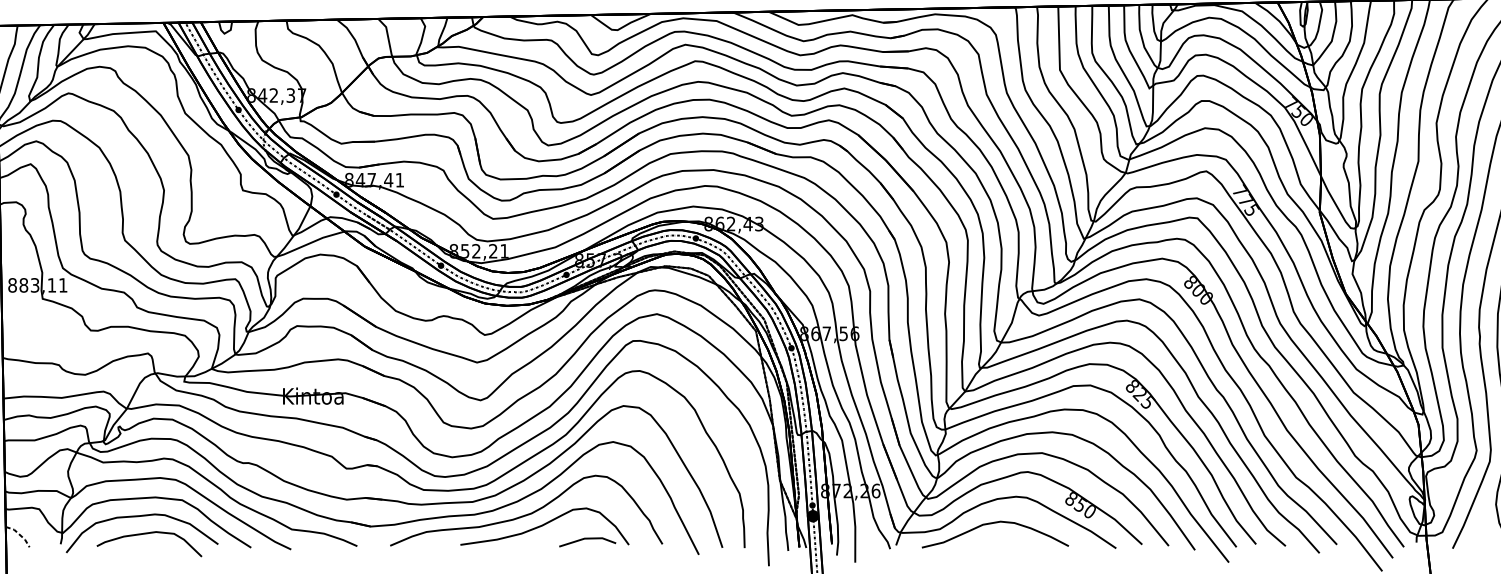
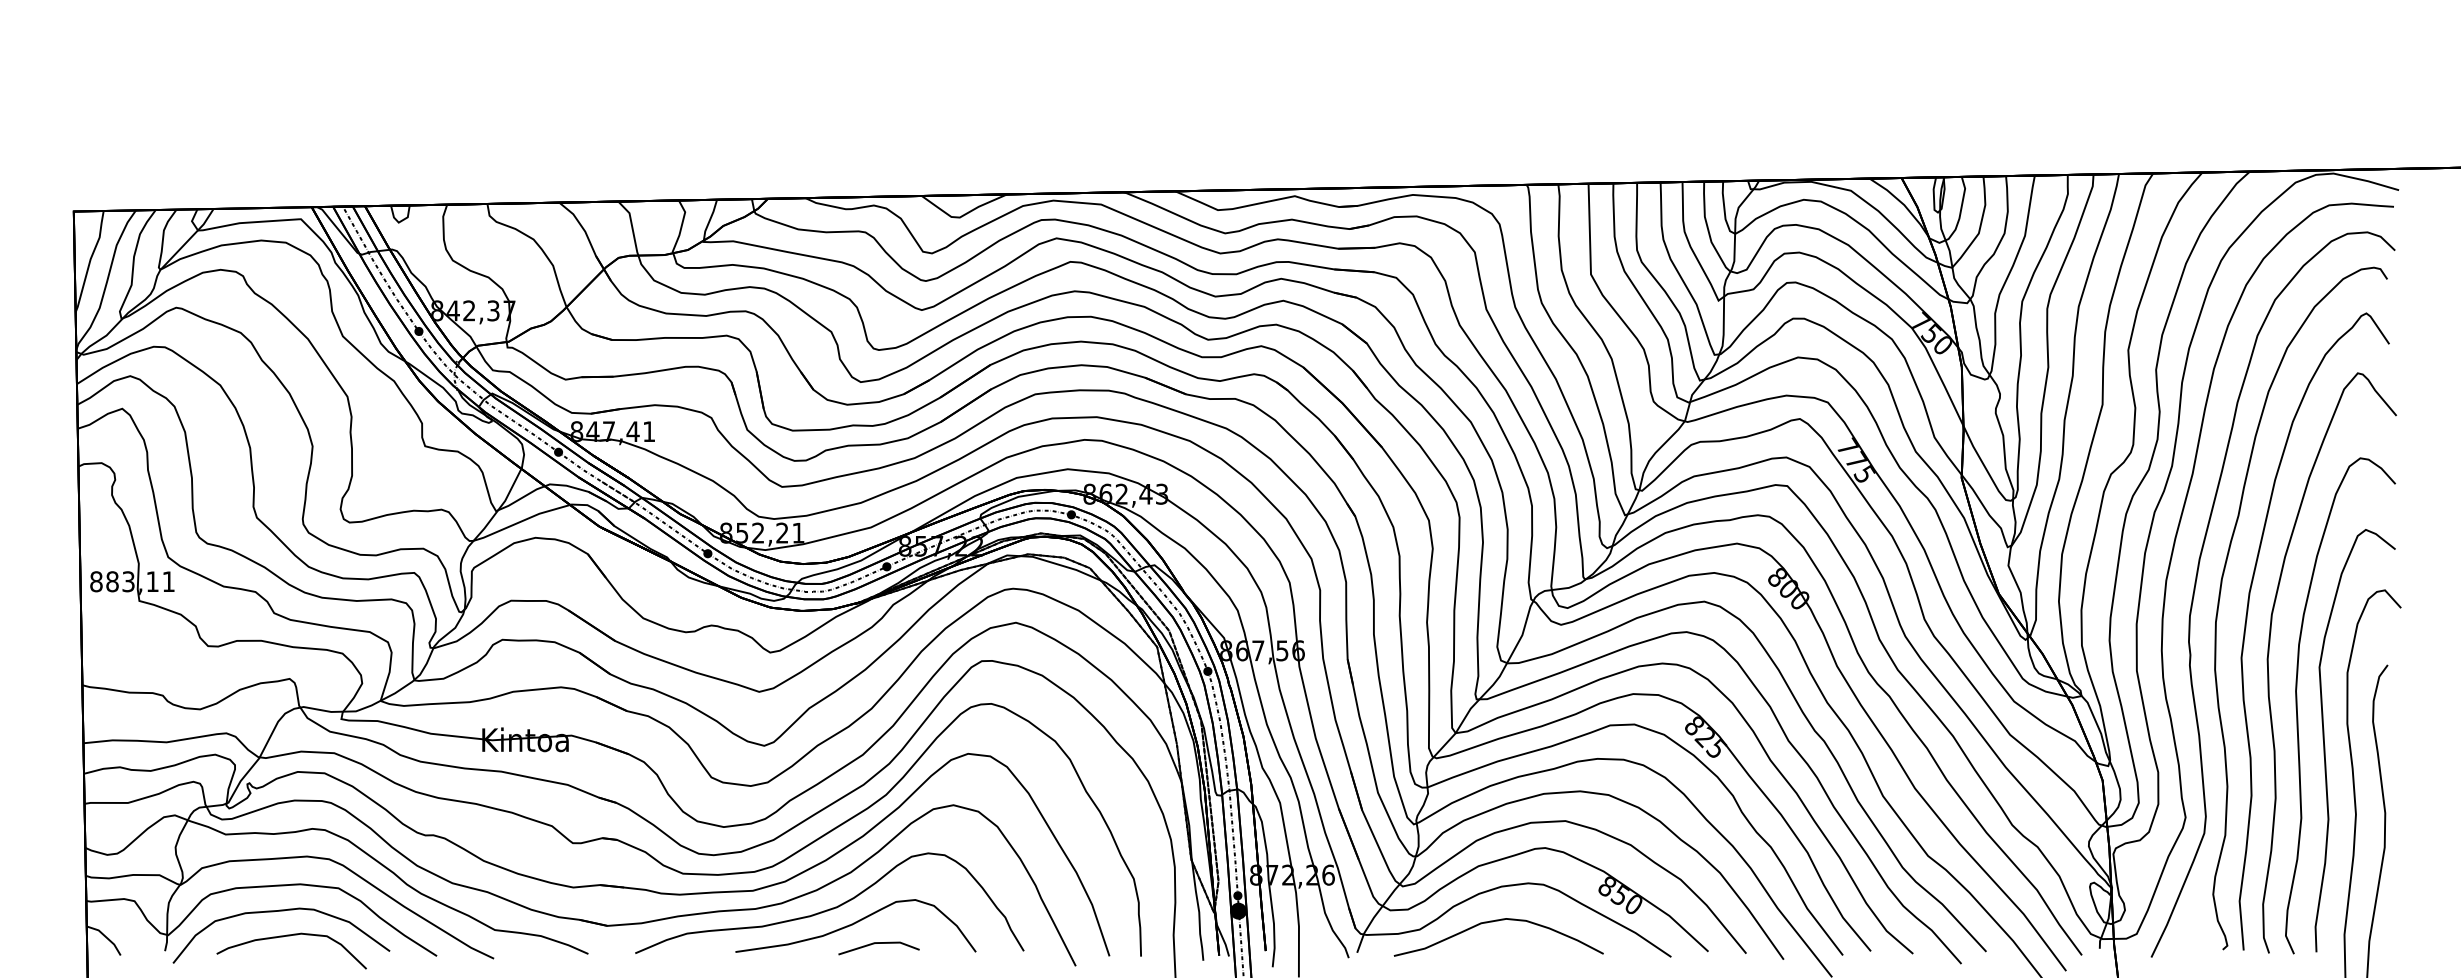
line: (19, 534) -> (106, 937), dashed -> solid
line: (587, 538) -> (878, 943), moved

